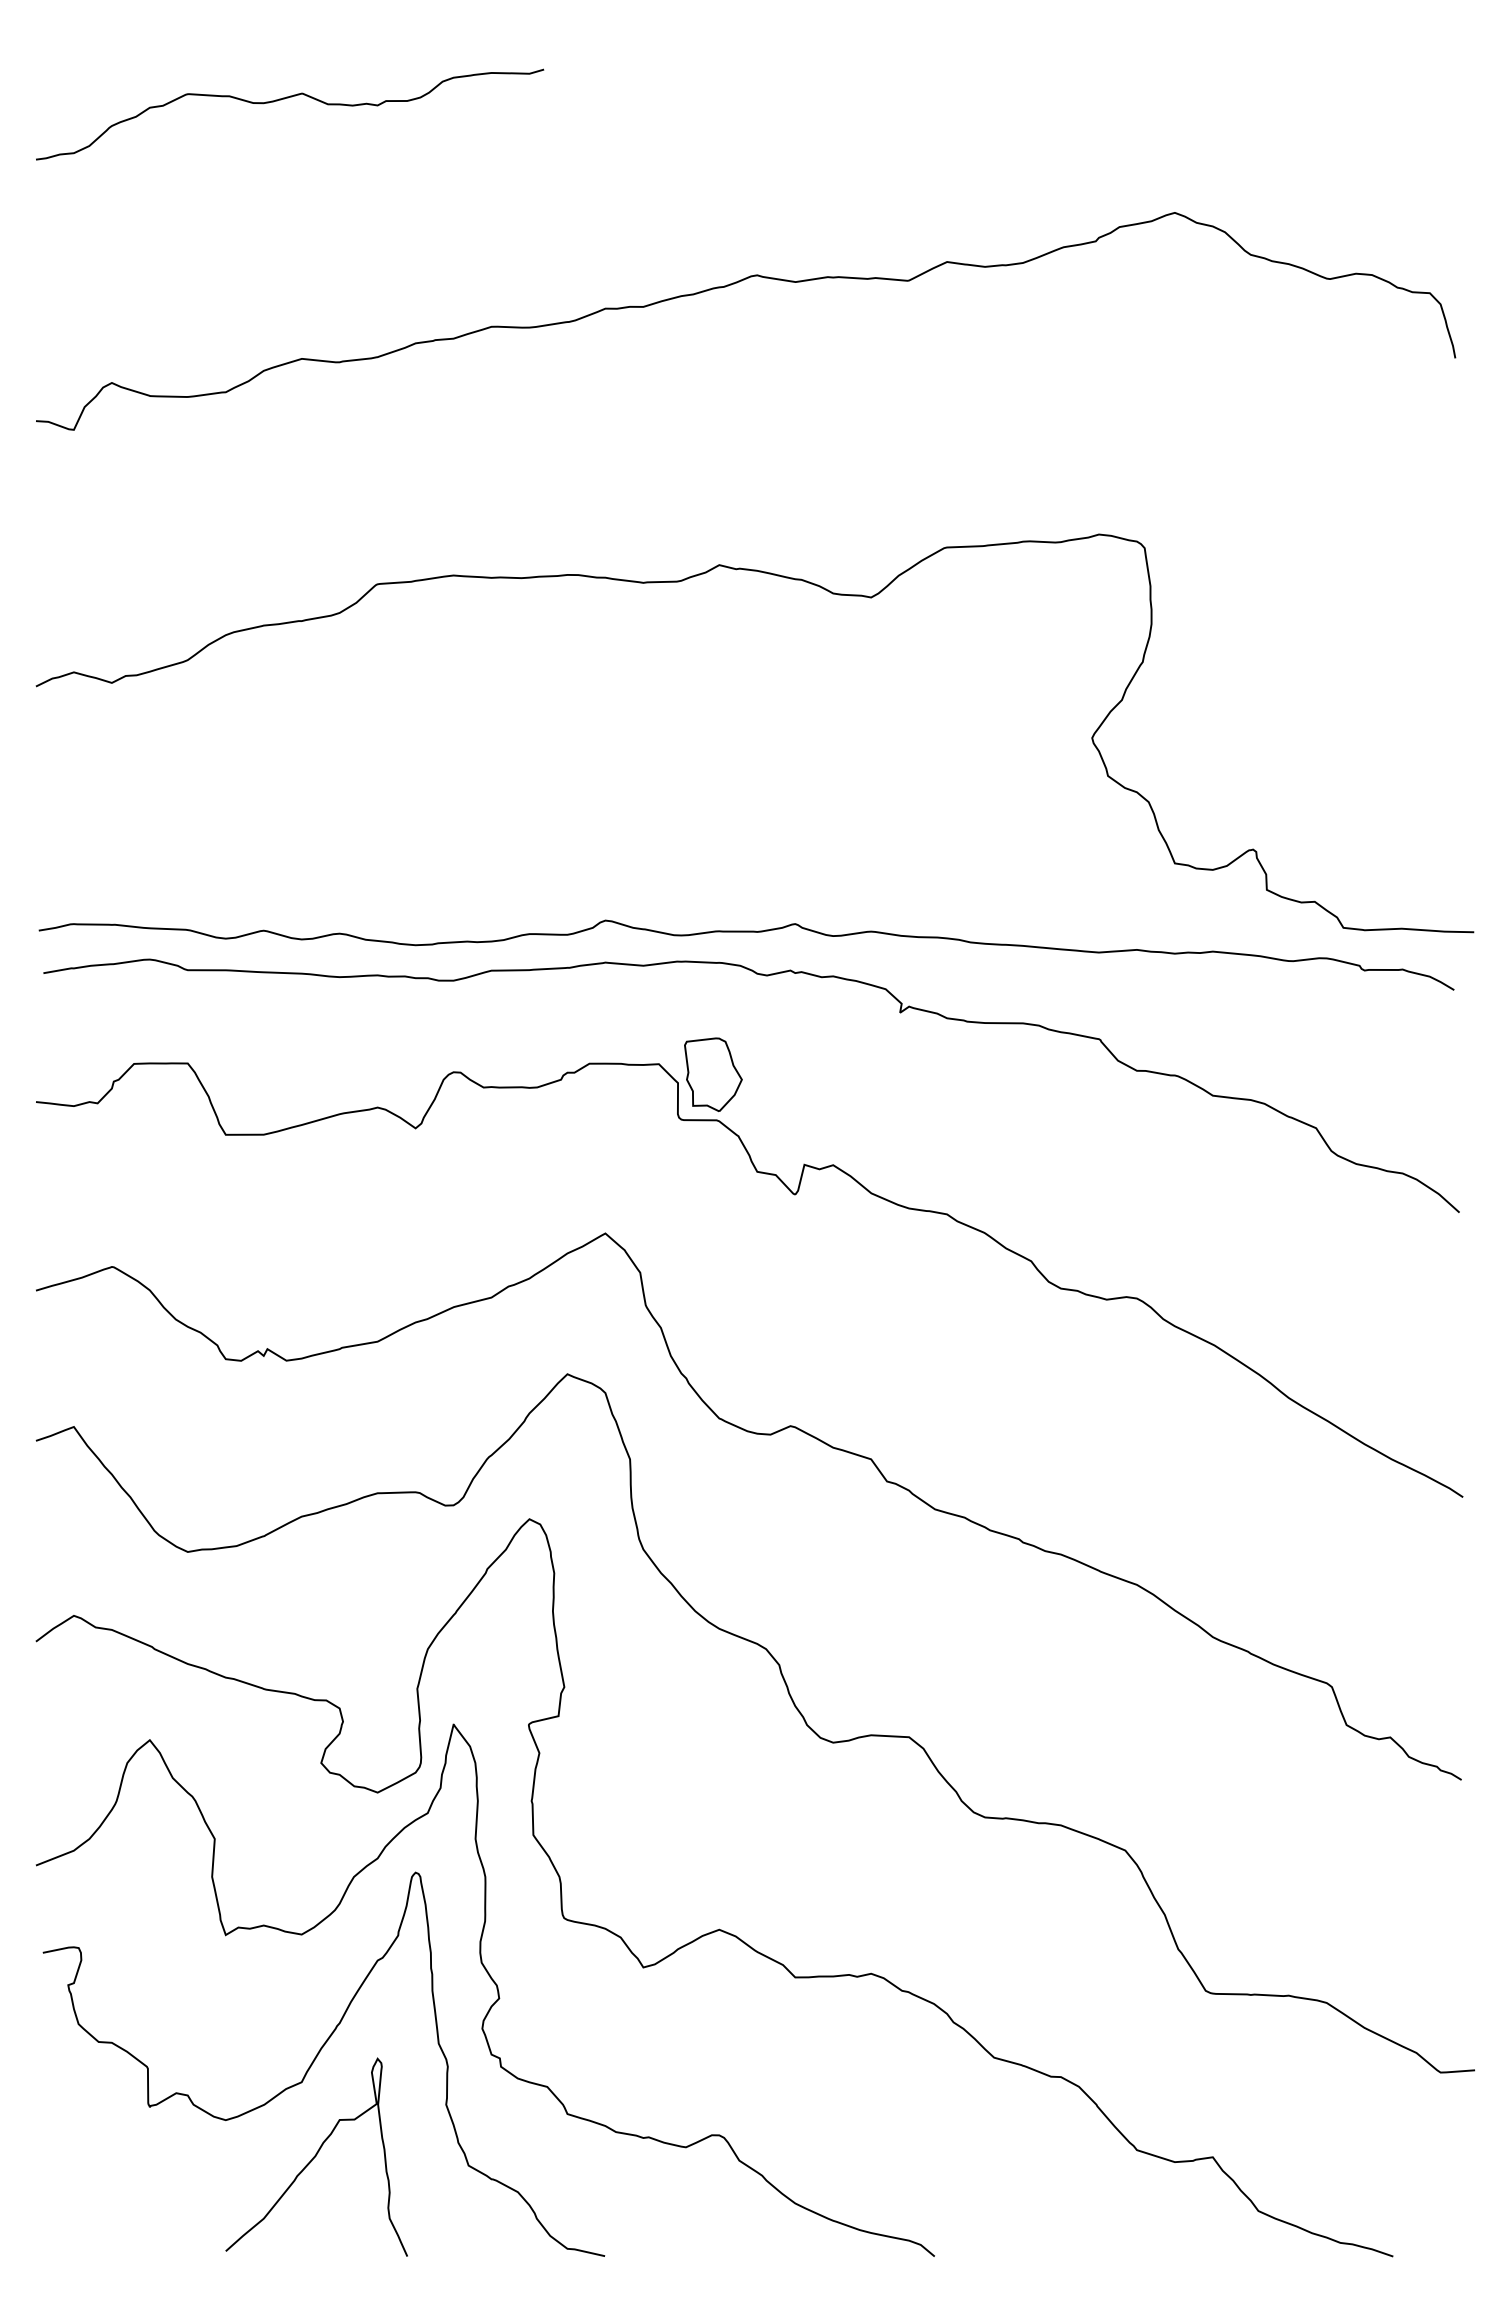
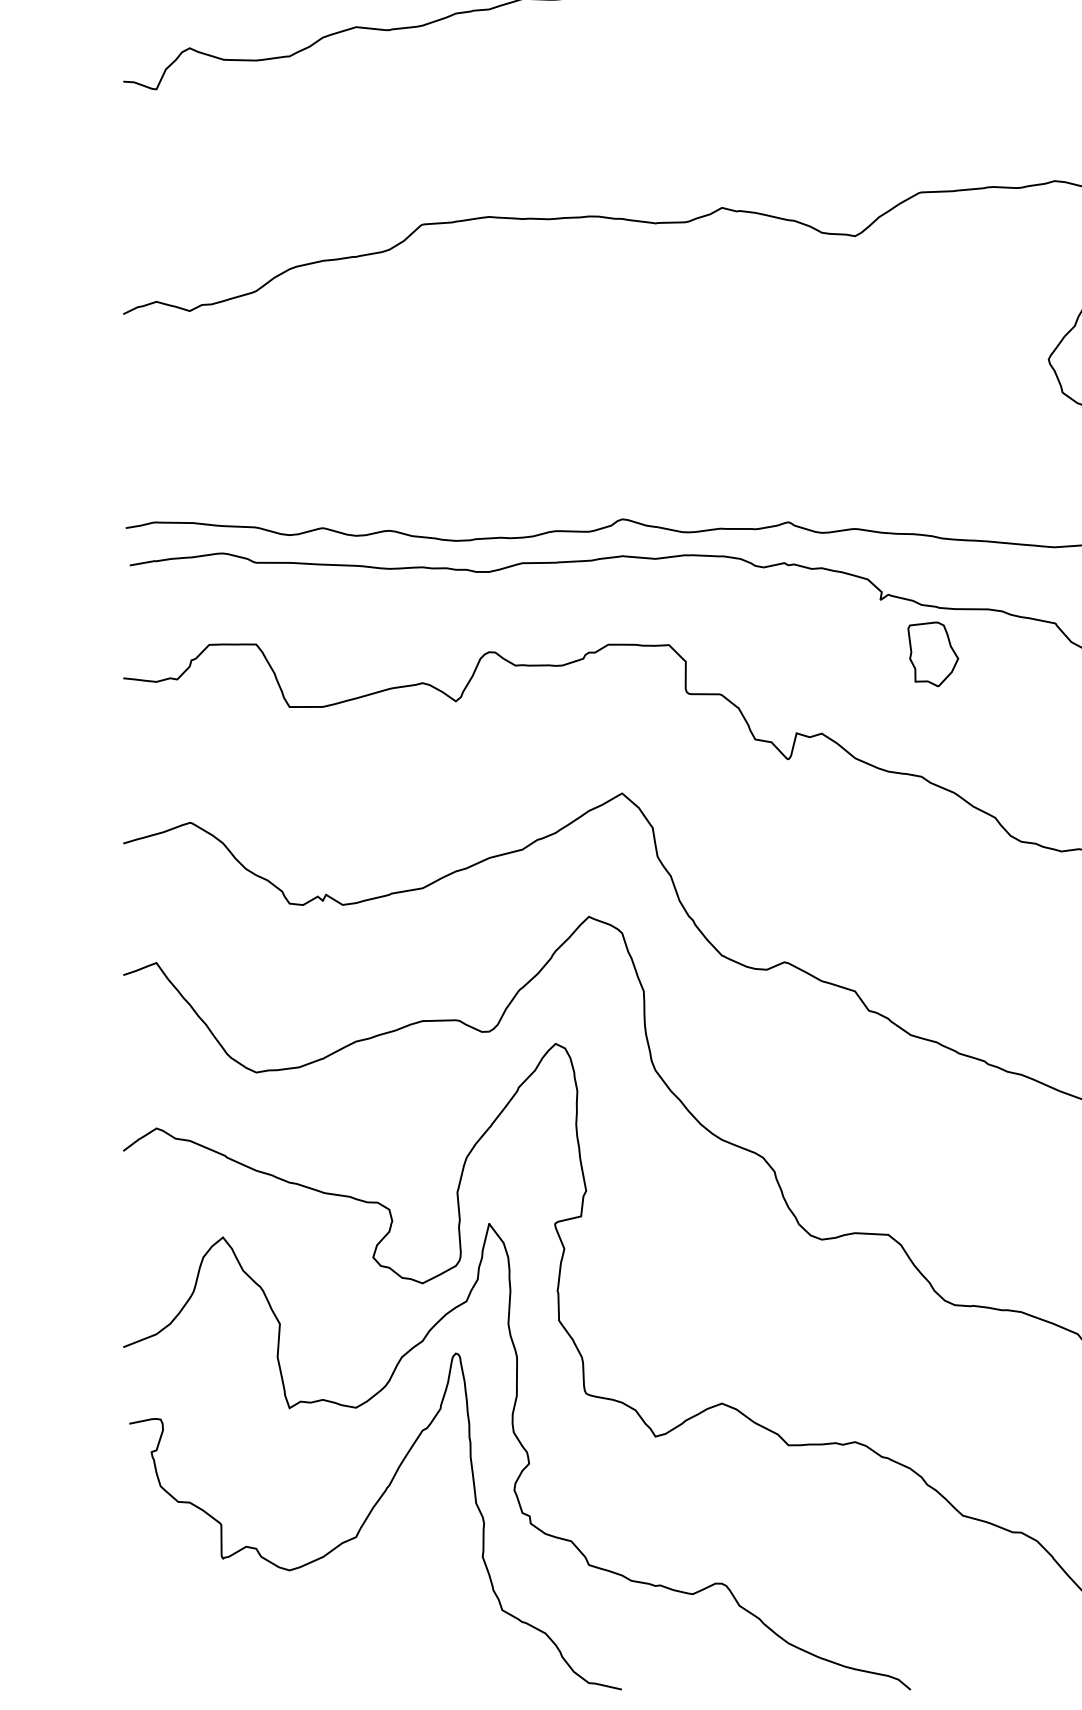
part: (713, 1074) -> (933, 654), moved
curve: (316, 2156) -> (369, 1602), removed

